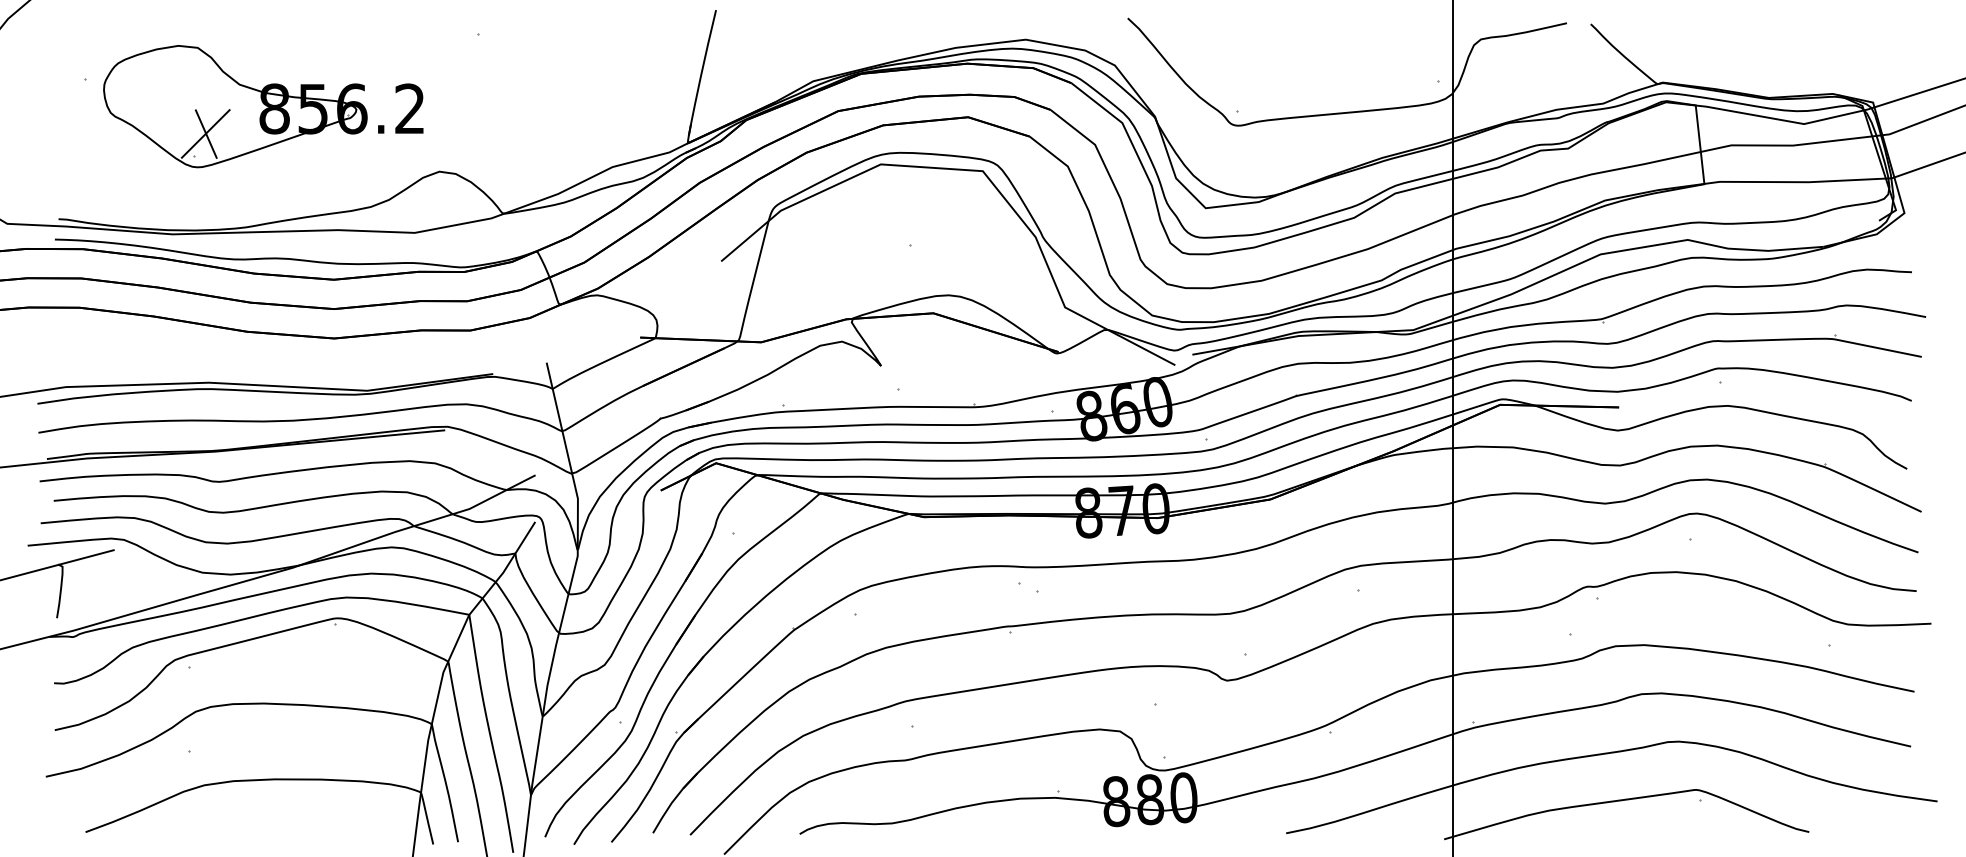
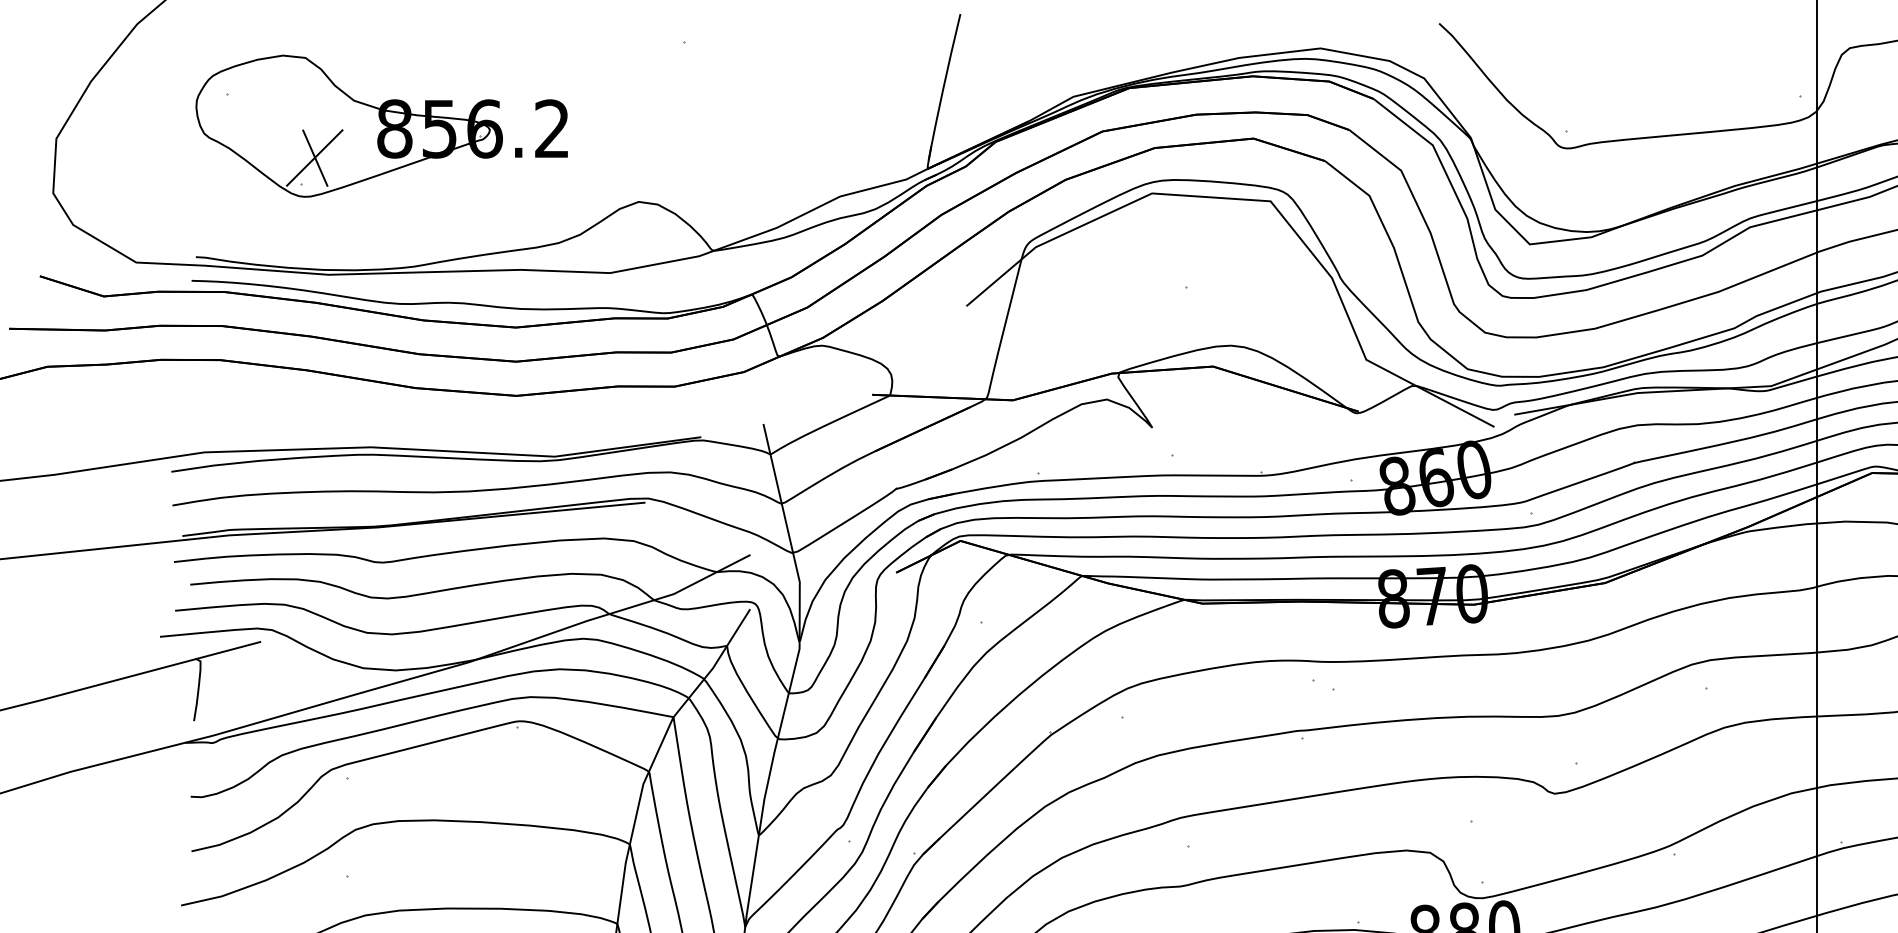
part: (263, 106) -> (381, 126), moved

